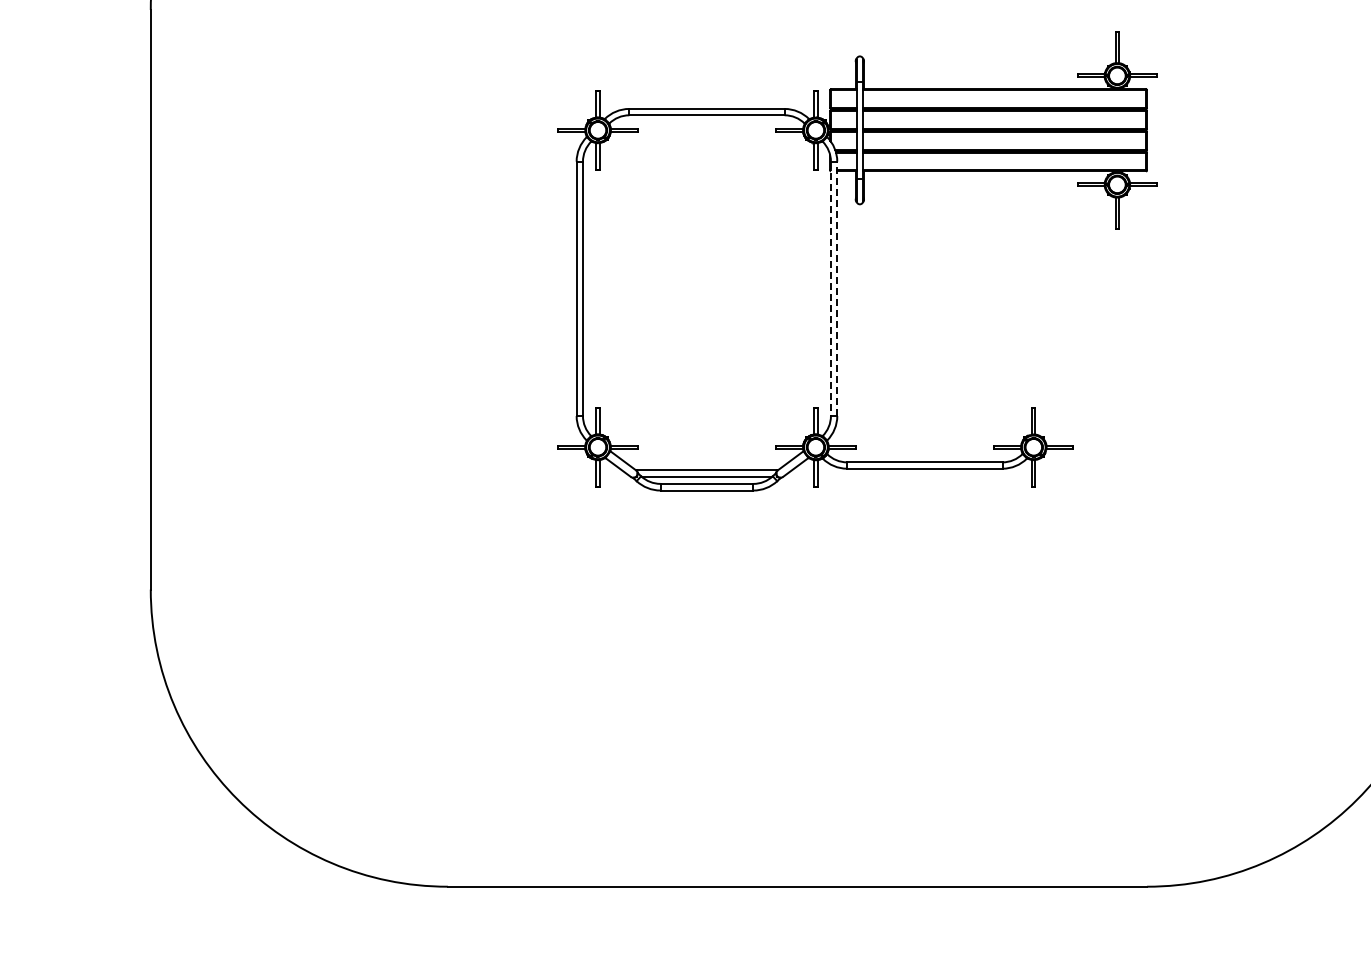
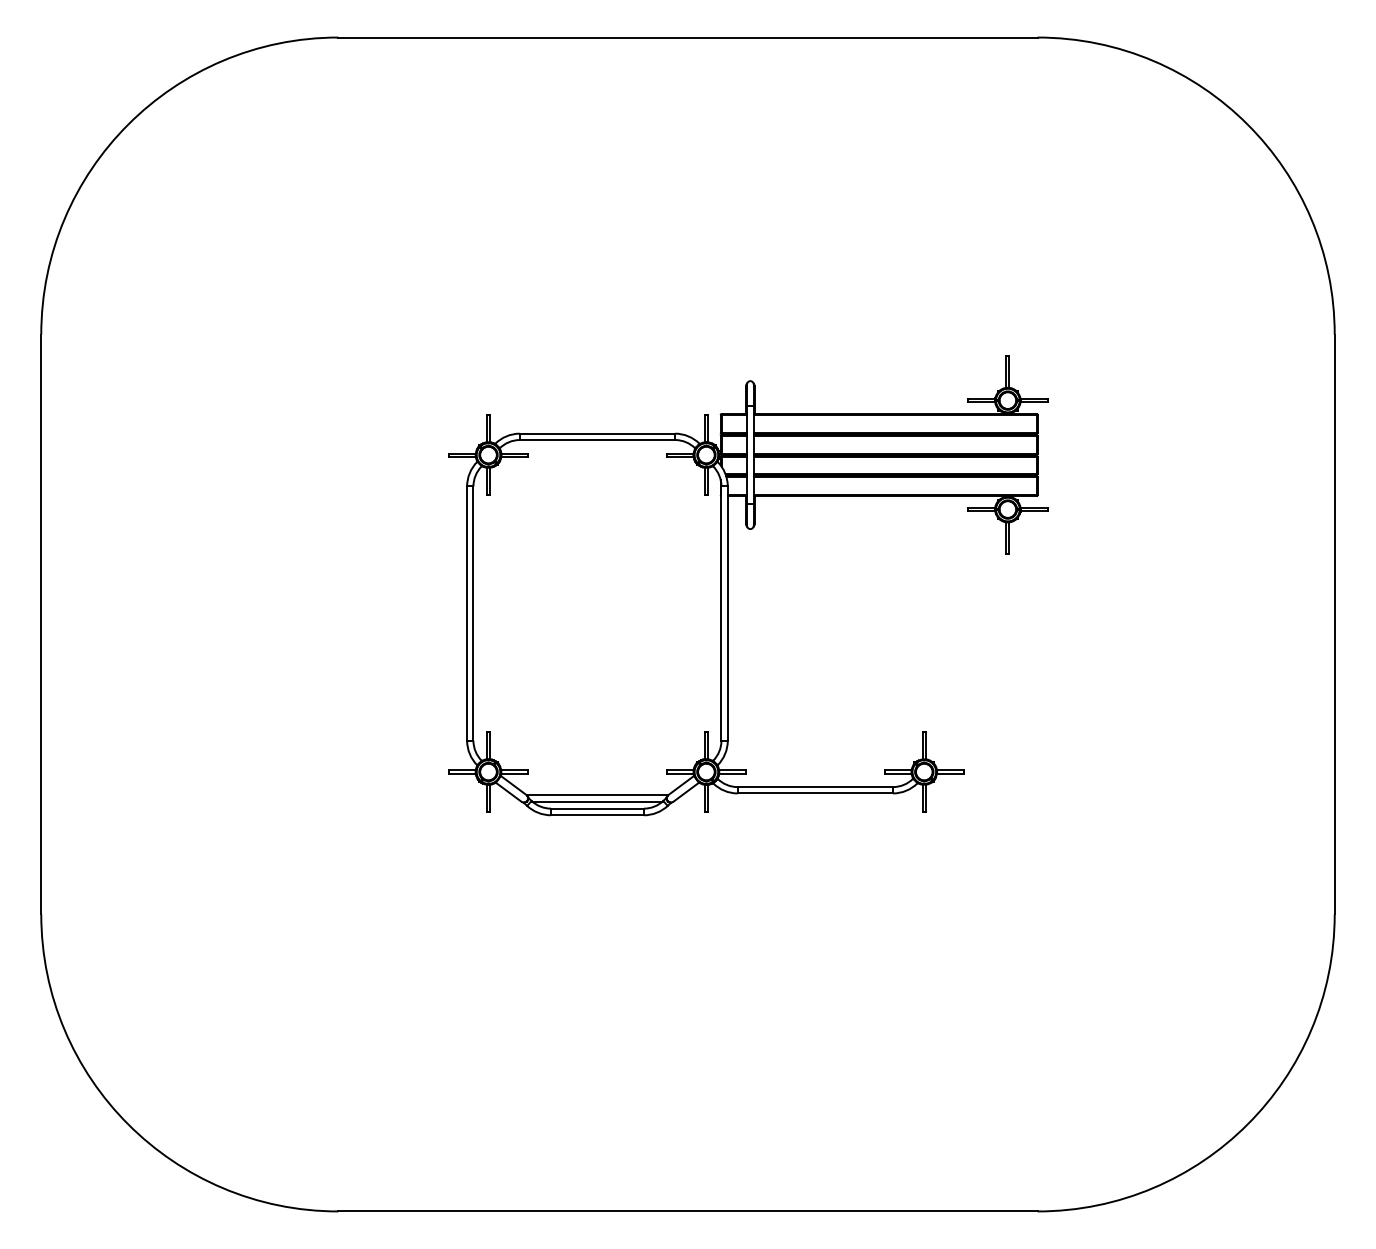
line: (837, 288) -> (727, 613), dashed -> solid
line: (831, 289) -> (721, 614), dashed -> solid

